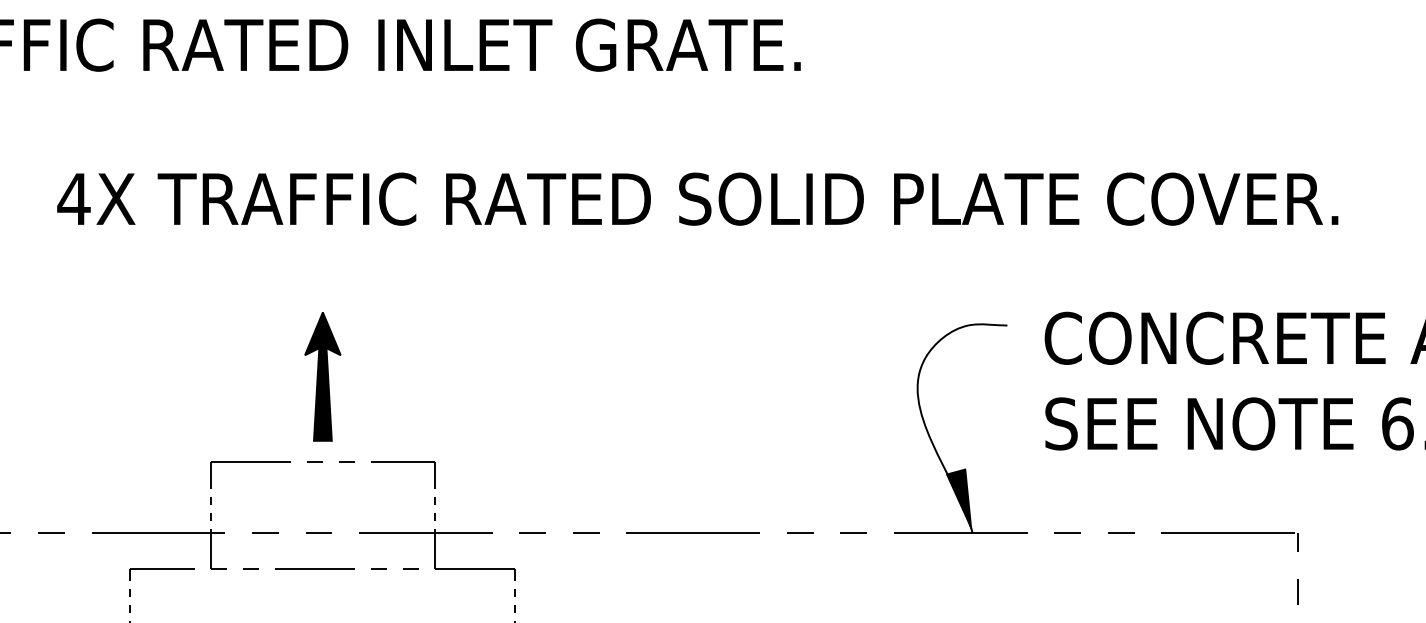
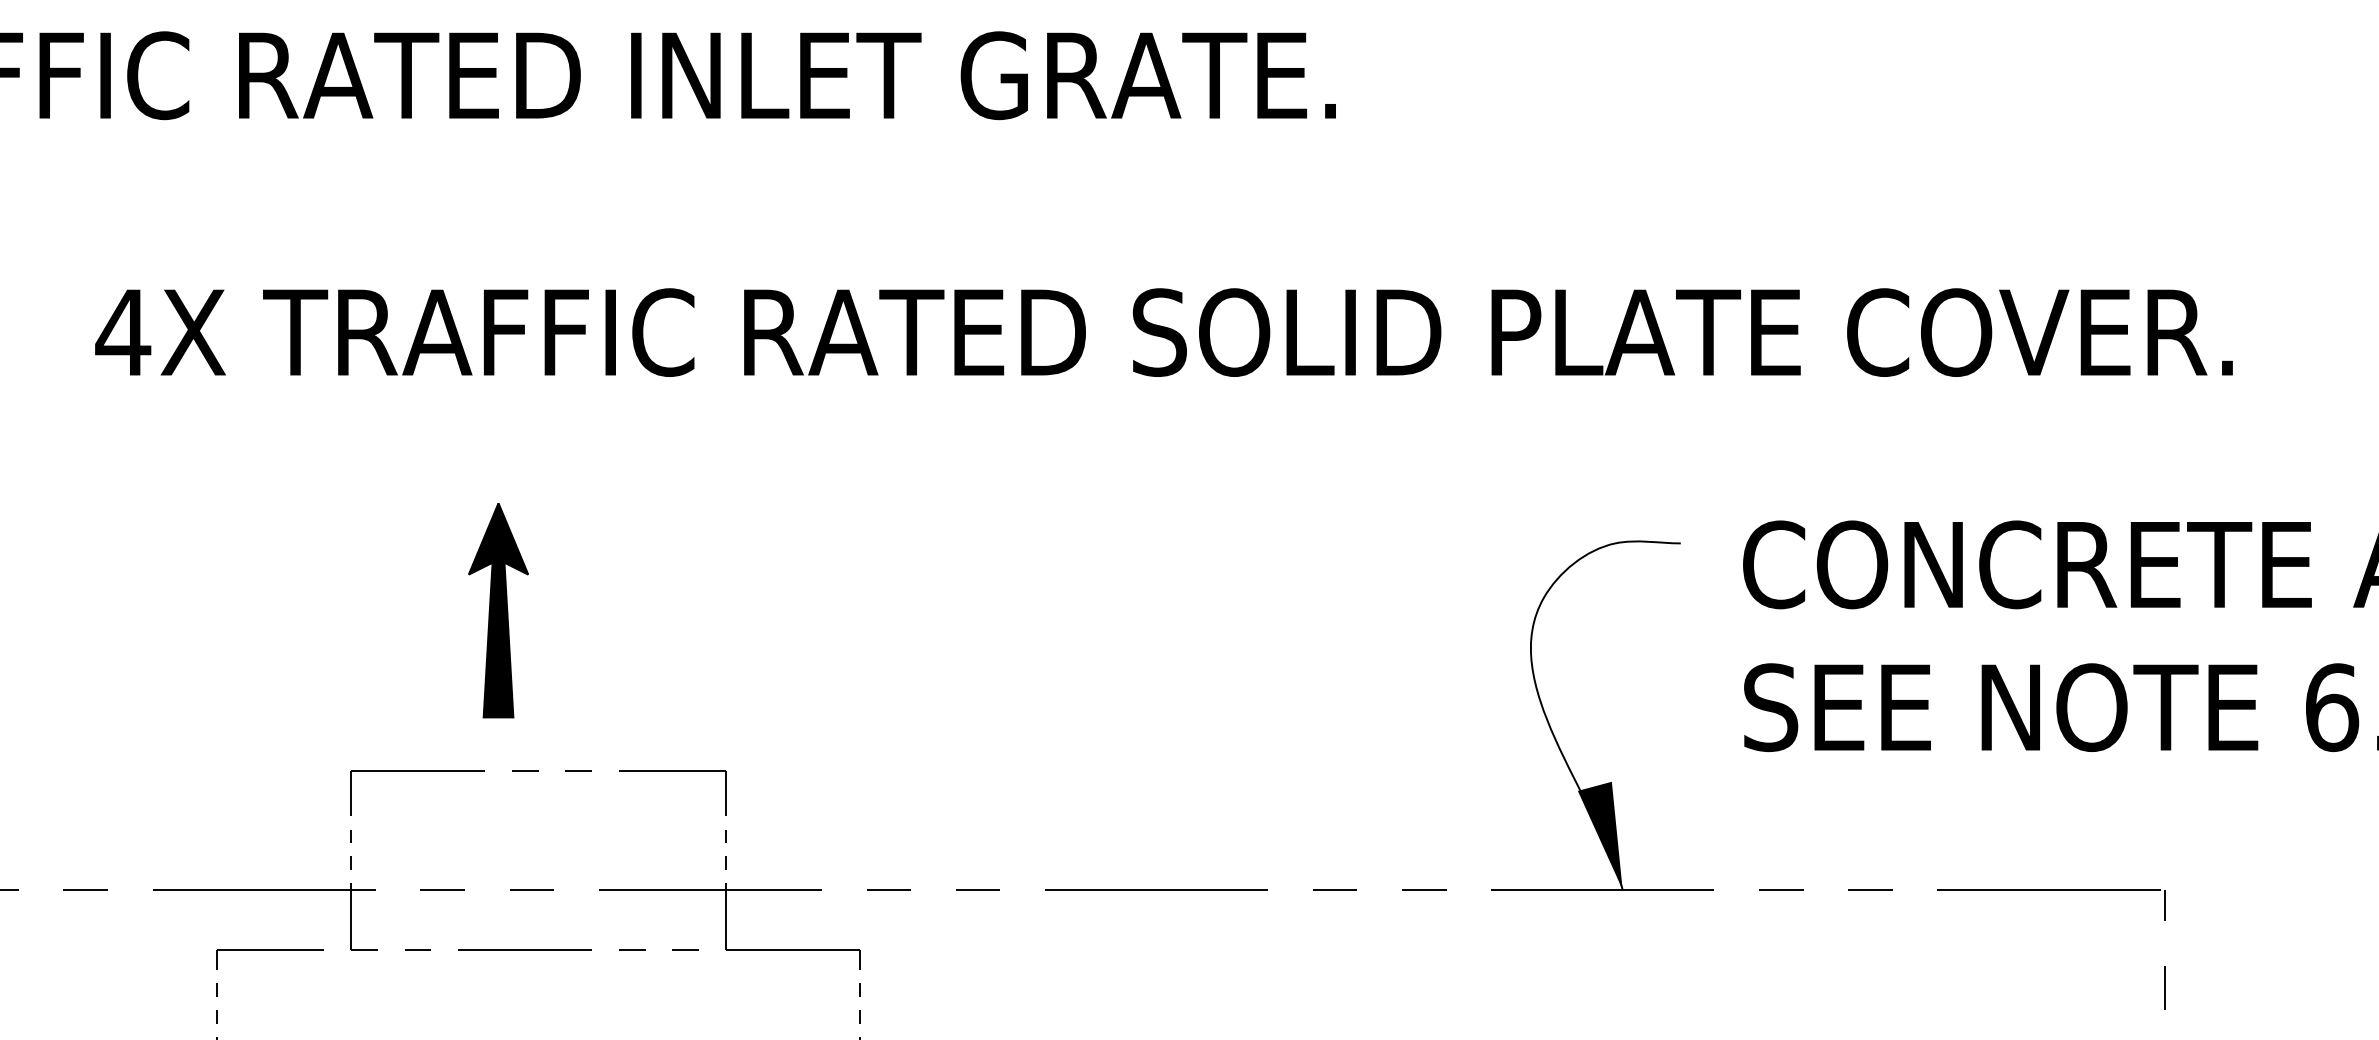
part: (322, 376) -> (497, 610), moved

